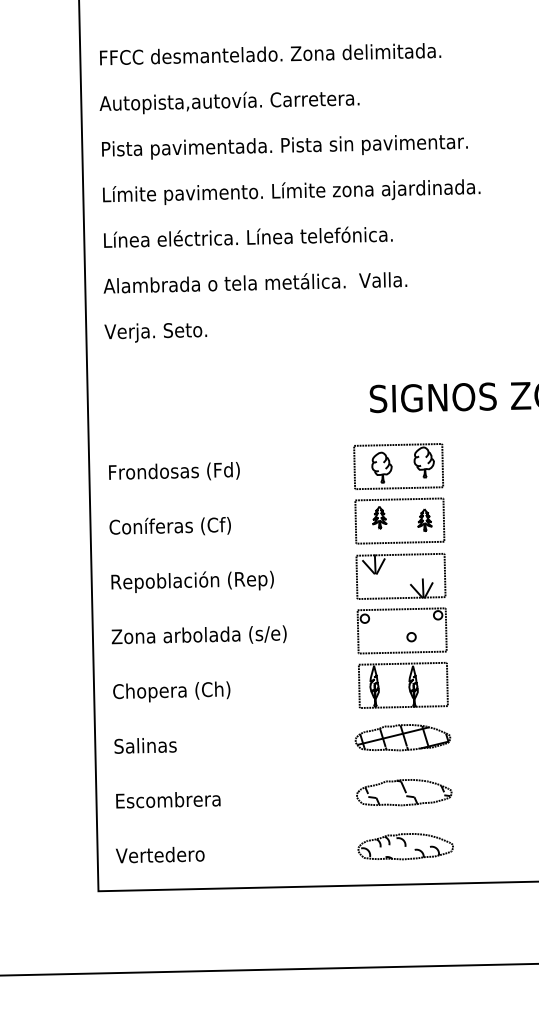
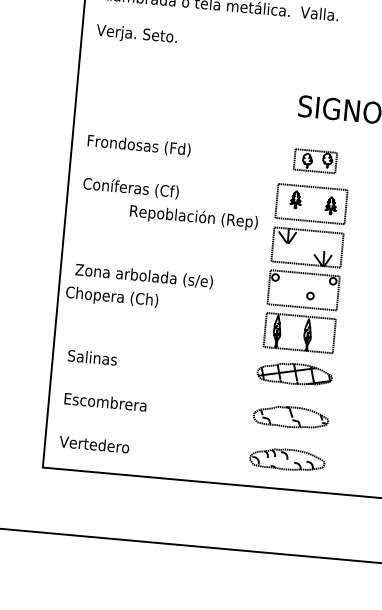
part: (398, 466) -> (315, 161), size x0.6
text: (192, 581) -> (193, 217), moved
text: (171, 691) -> (111, 297), moved

